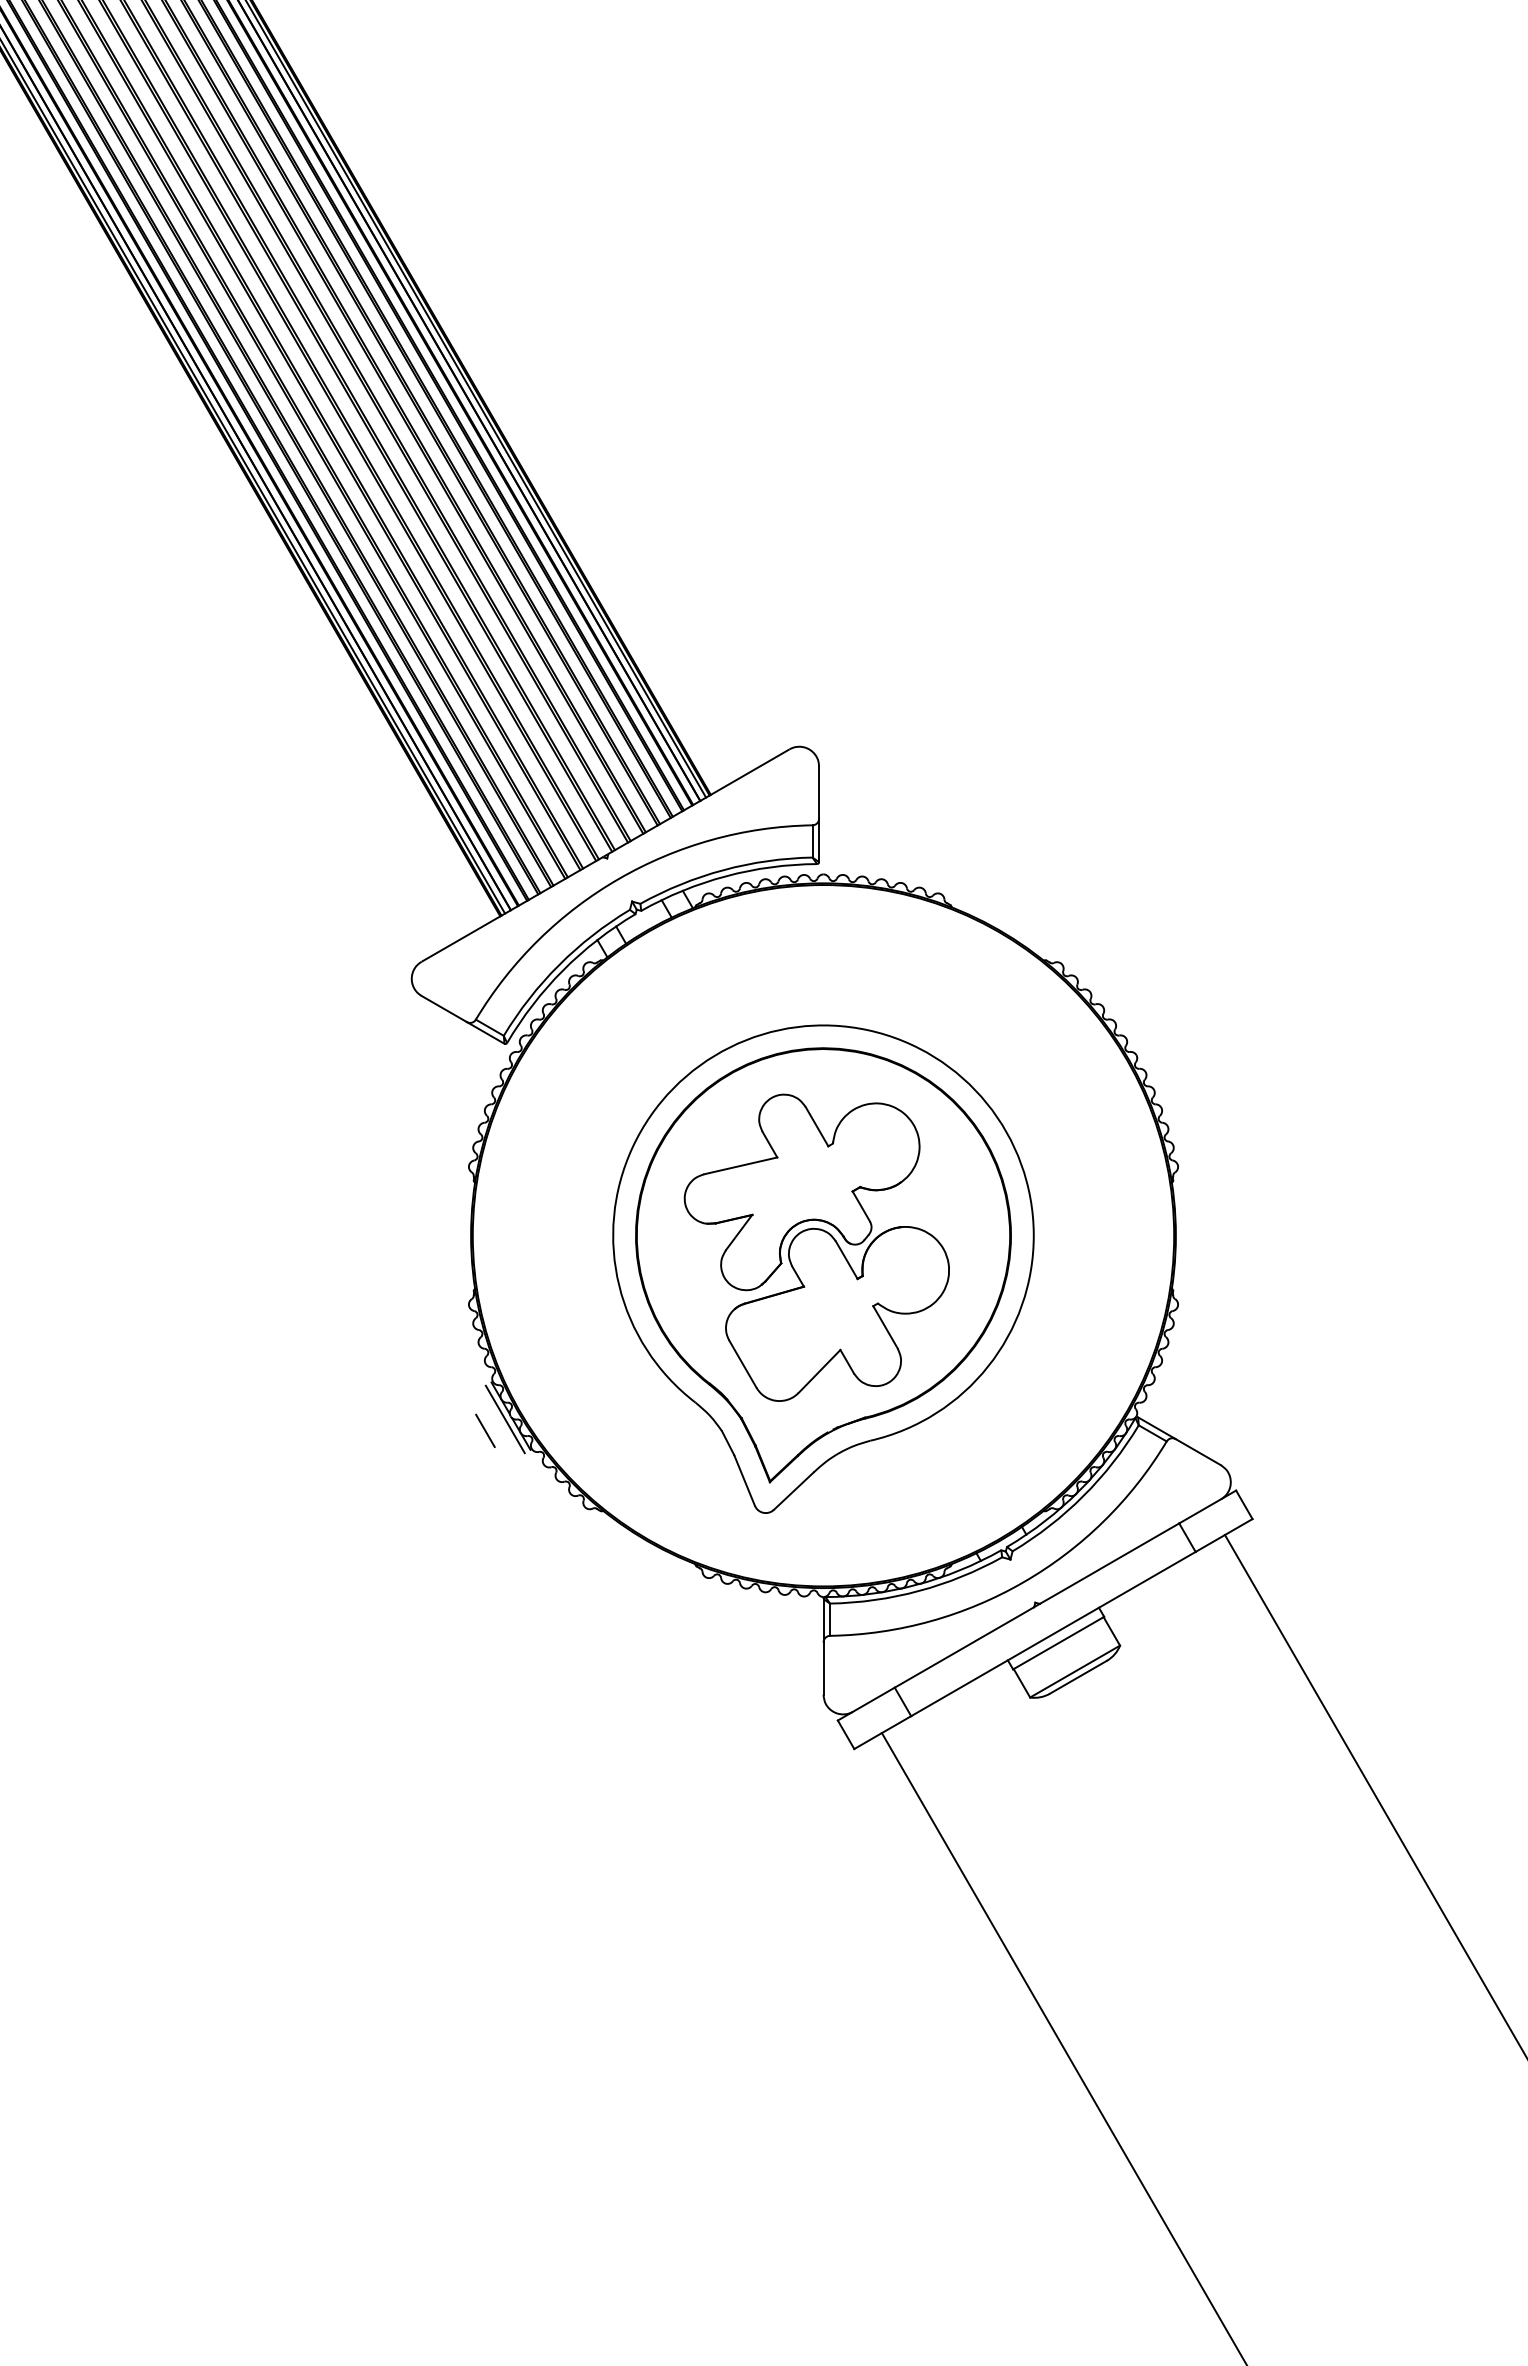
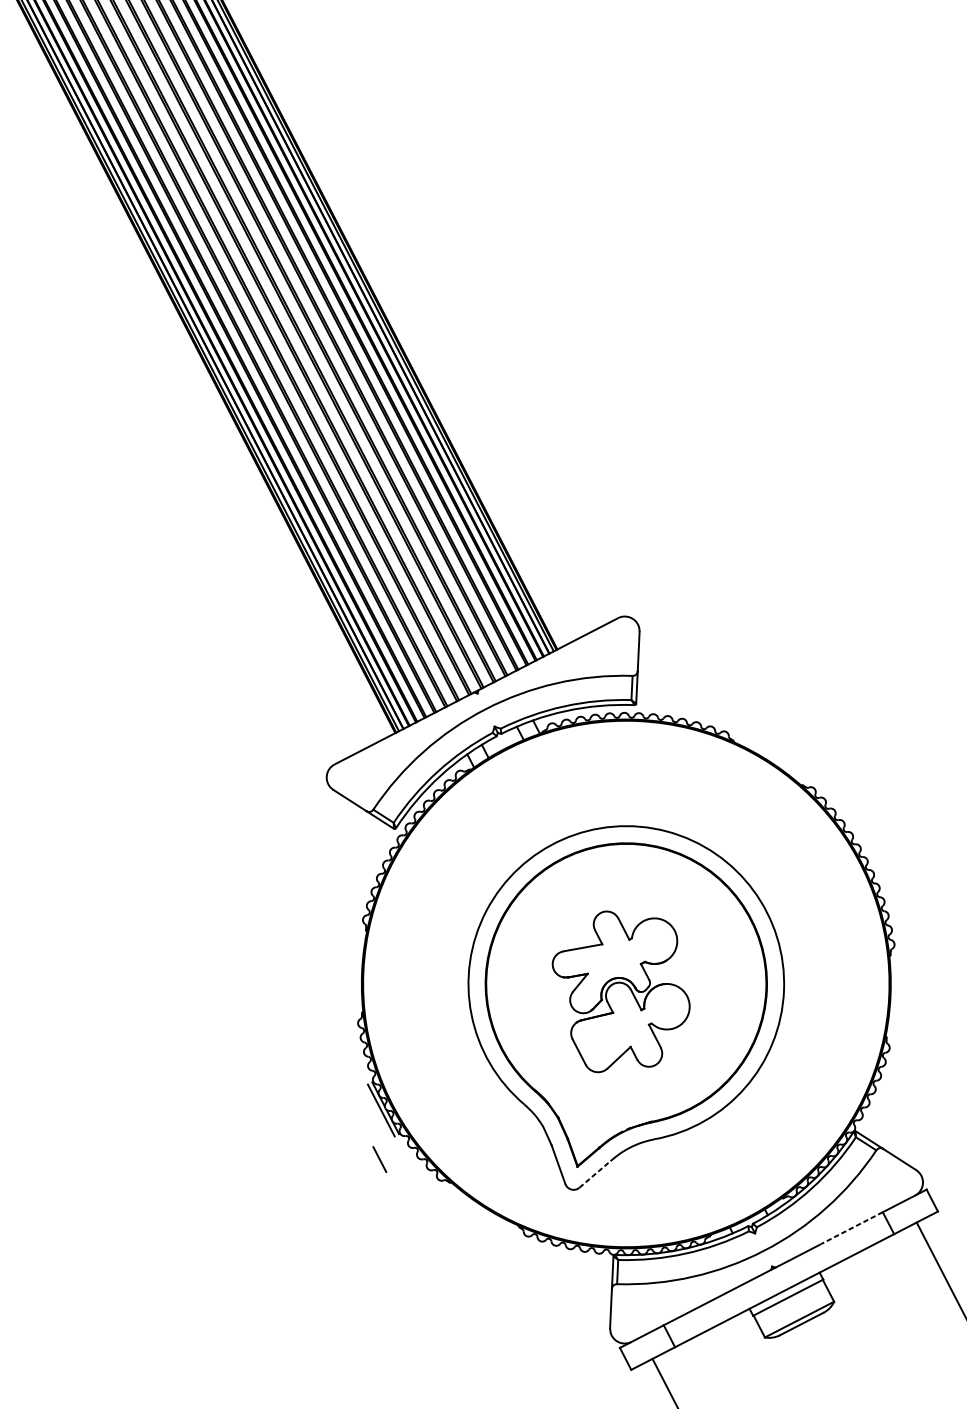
part: (816, 1247) -> (620, 992), size x0.7
line: (485, 1430) -> (379, 1159), moved
line: (794, 1490) -> (595, 1173), solid -> dashed
line: (1138, 1546) -> (851, 1228), solid -> dashed

